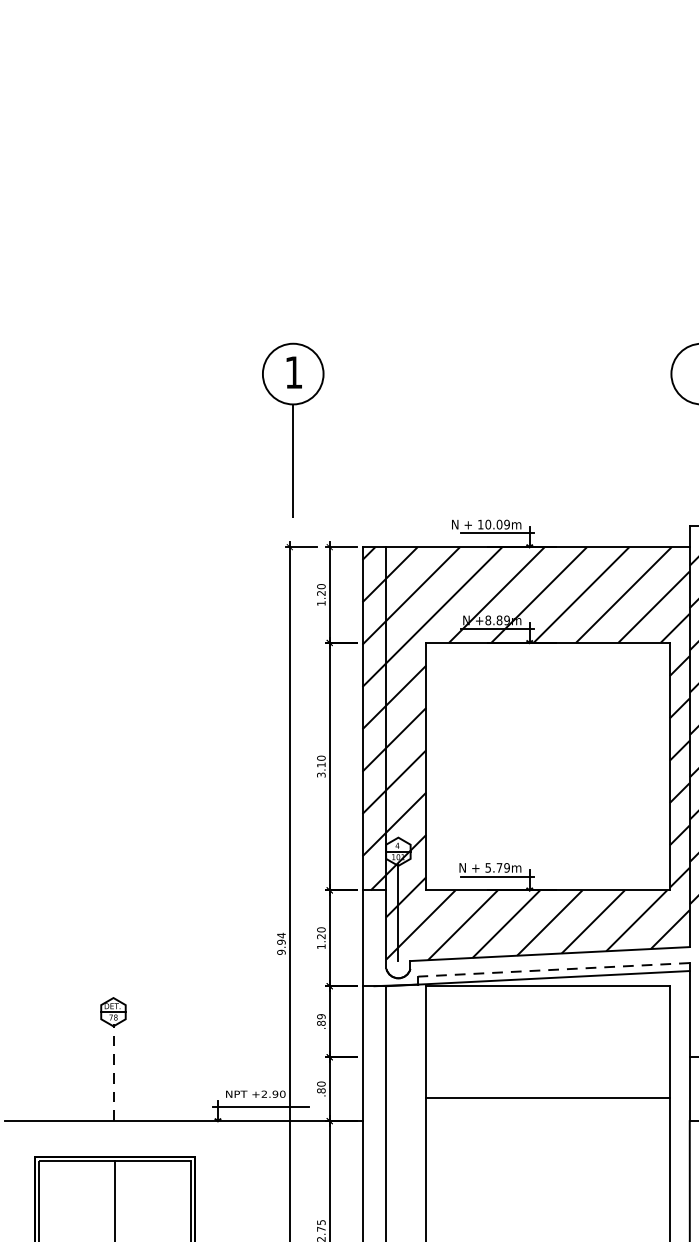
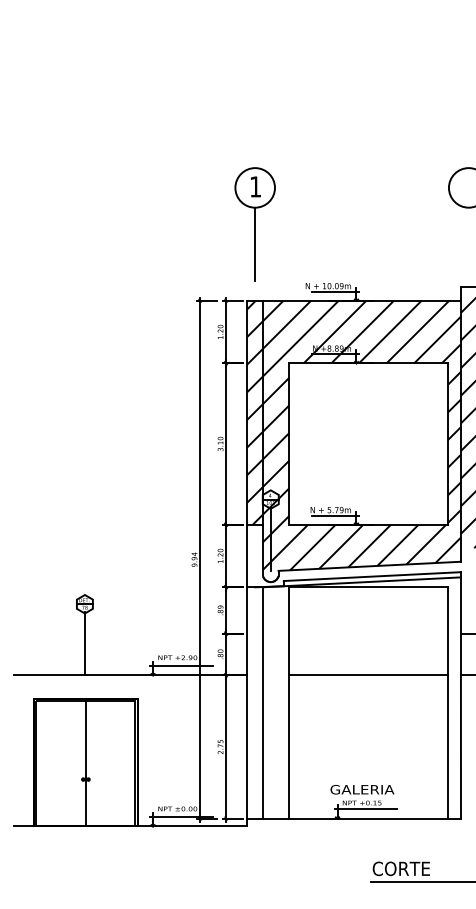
part: (292, 430) -> (254, 224), moved
line: (554, 969) -> (372, 576), dashed -> solid
line: (112, 1072) -> (84, 643), dashed -> solid
line: (548, 1098) -> (368, 675), moved

